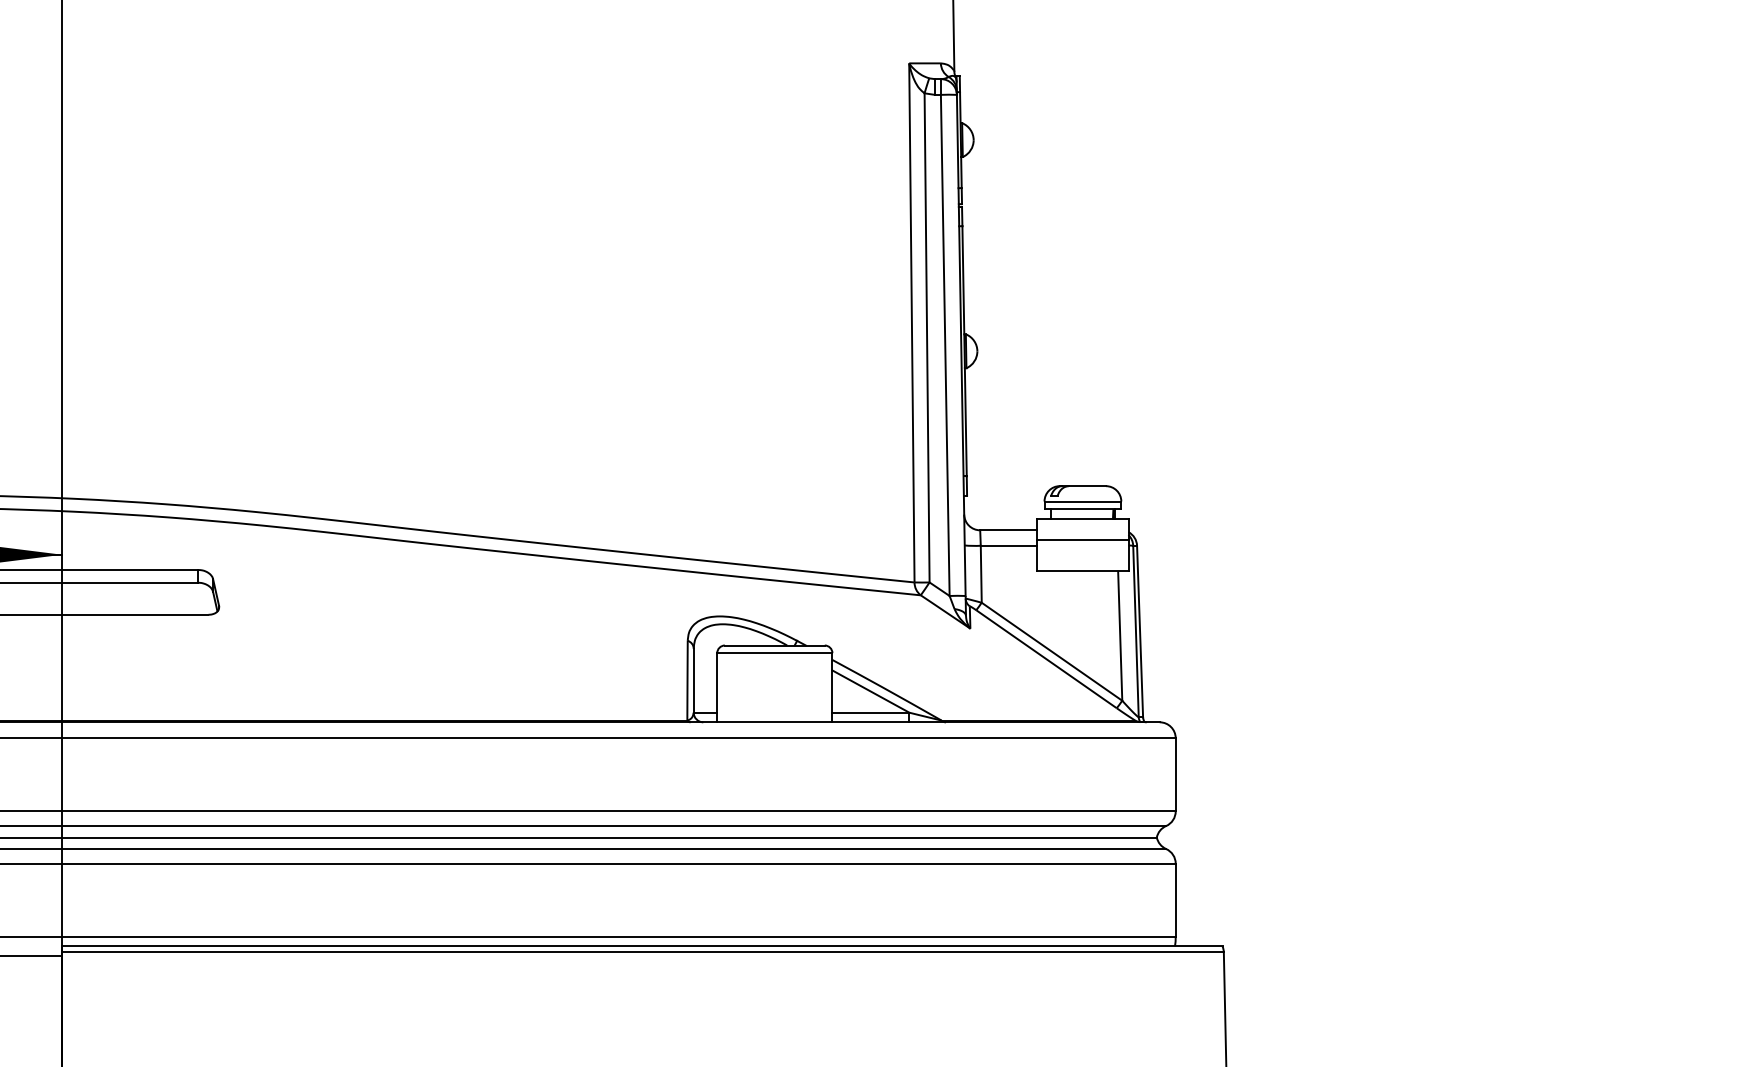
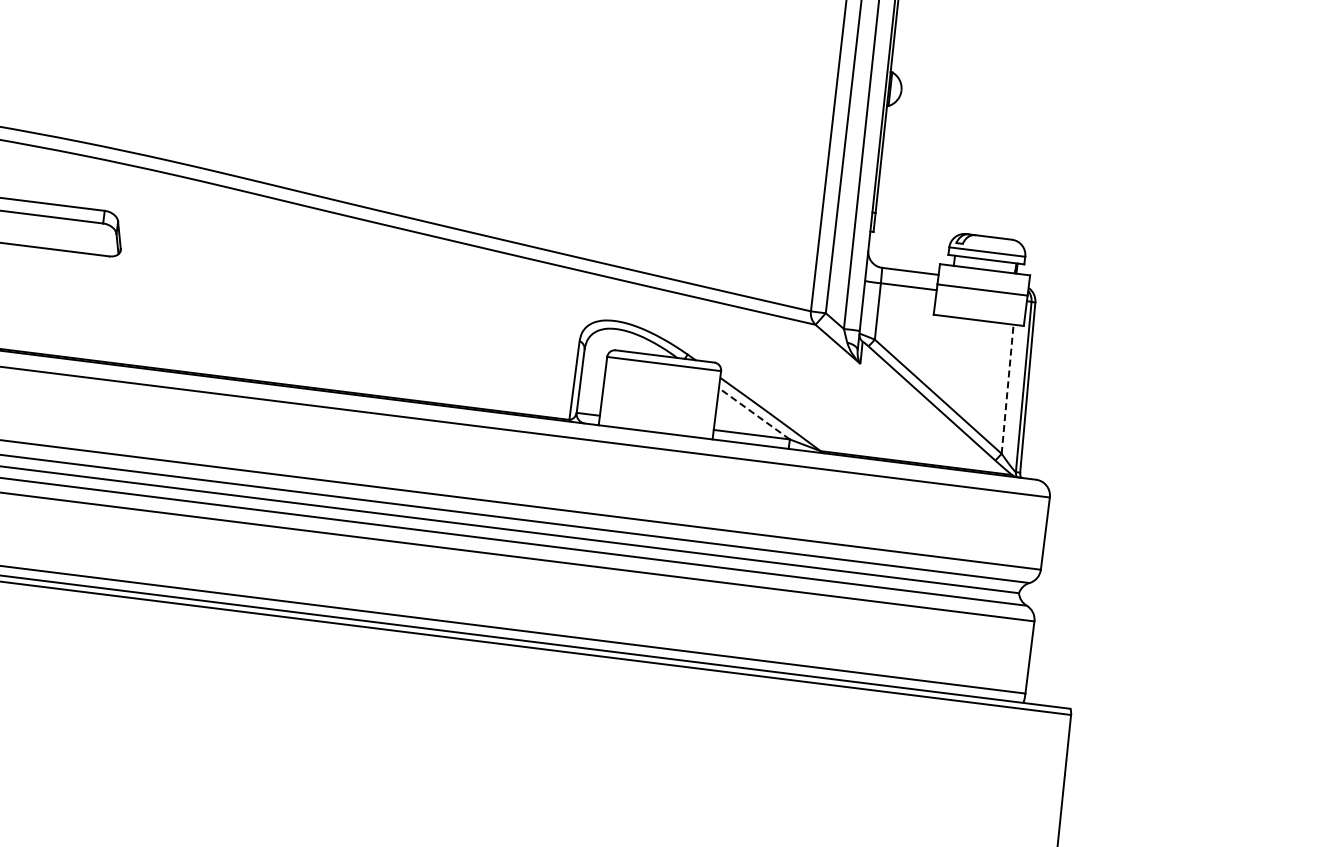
line: (1120, 634) -> (1008, 388), solid -> dashed
line: (870, 691) -> (753, 413), solid -> dashed

